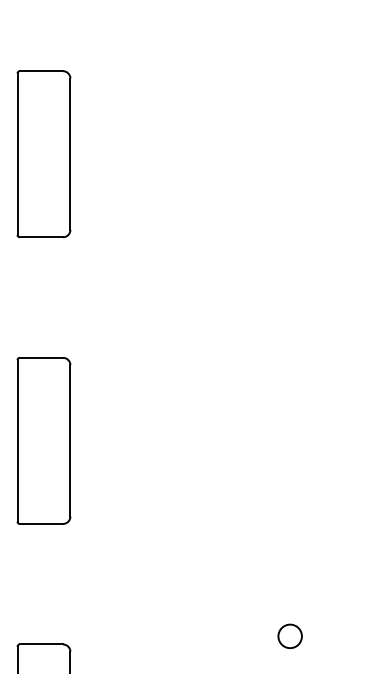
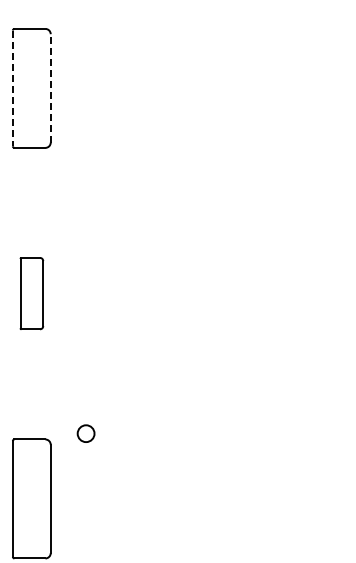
line: (70, 152) -> (50, 87), solid -> dashed
line: (17, 154) -> (12, 88), solid -> dashed
part: (43, 440) -> (31, 293), size x0.6
circle: (289, 636) -> (85, 433), moved

